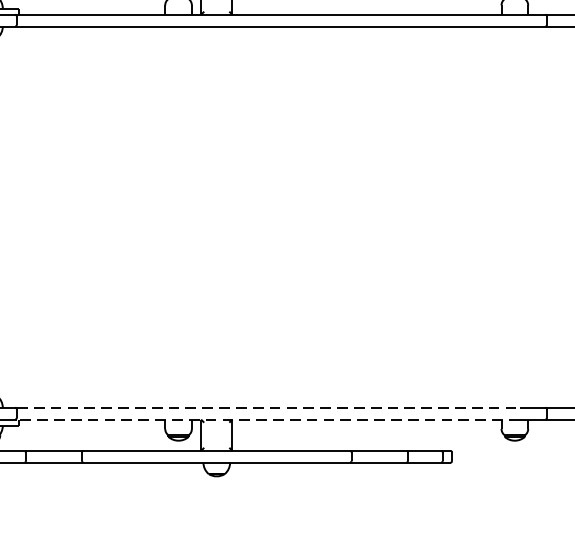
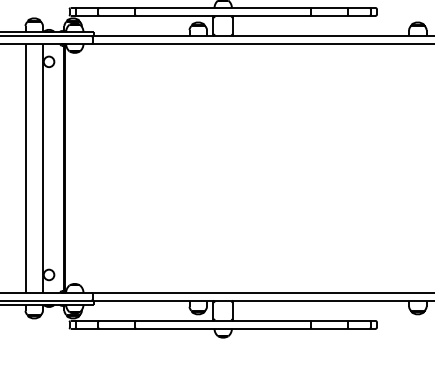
line: (269, 407) -> (257, 292), dashed -> solid
line: (267, 419) -> (256, 300), dashed -> solid

